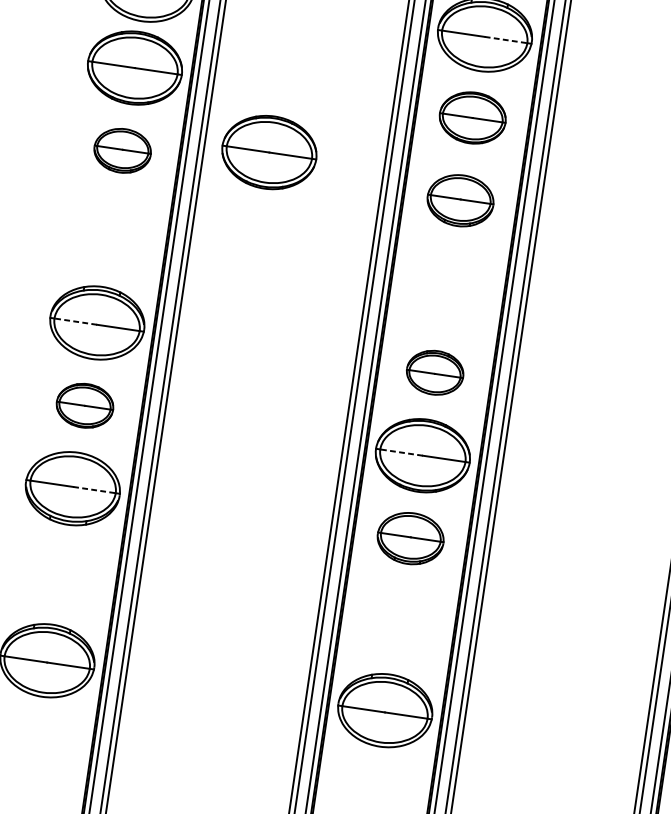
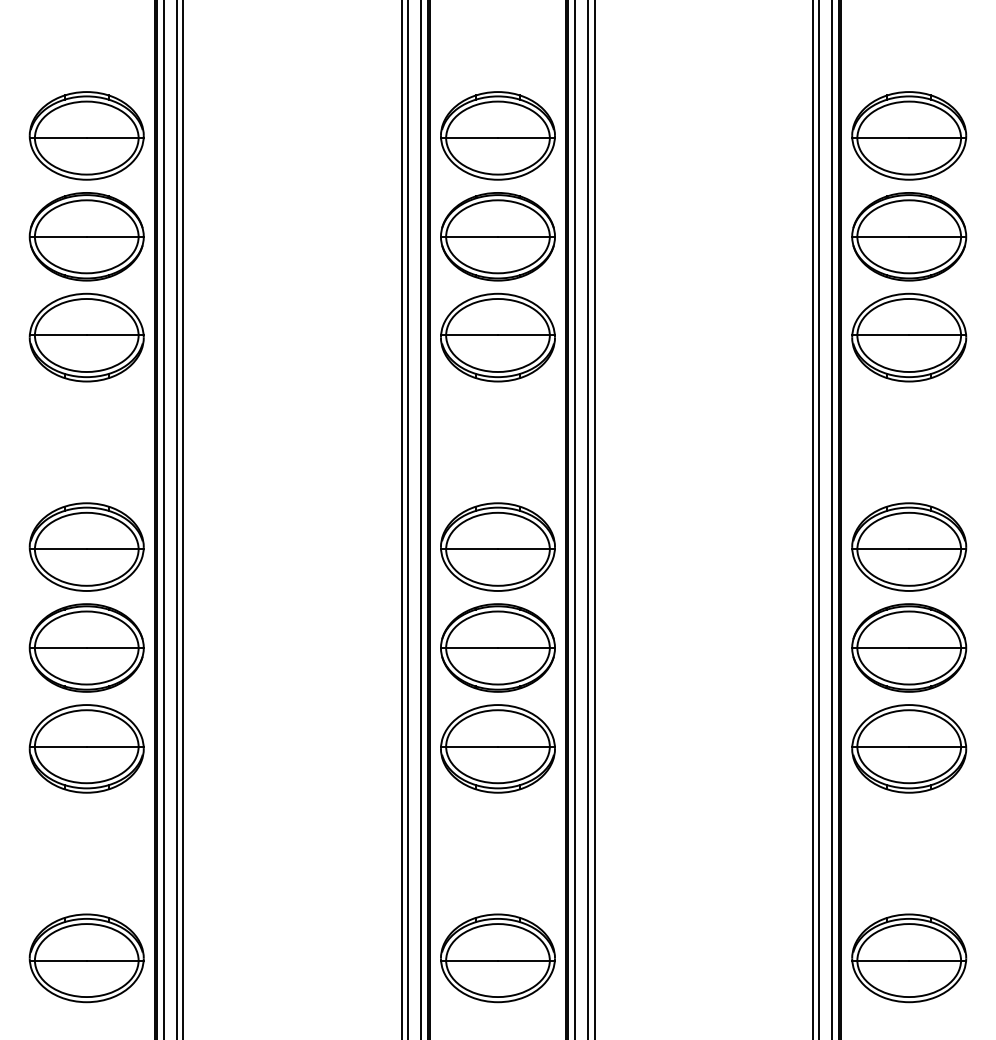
line: (505, 40) -> (523, 138), dashed -> solid
part: (472, 117) -> (497, 236), size x1.43
part: (122, 150) -> (86, 337), size x1.67
part: (269, 152) -> (261, 313), removed
part: (460, 200) -> (497, 337), size x1.43
line: (75, 321) -> (60, 549), dashed -> solid
part: (434, 372) -> (497, 546), size x1.67
part: (84, 405) -> (86, 647), size x1.67
line: (401, 453) -> (472, 648), dashed -> solid
line: (94, 489) -> (112, 746), dashed -> solid
part: (410, 538) -> (497, 748), size x1.43

